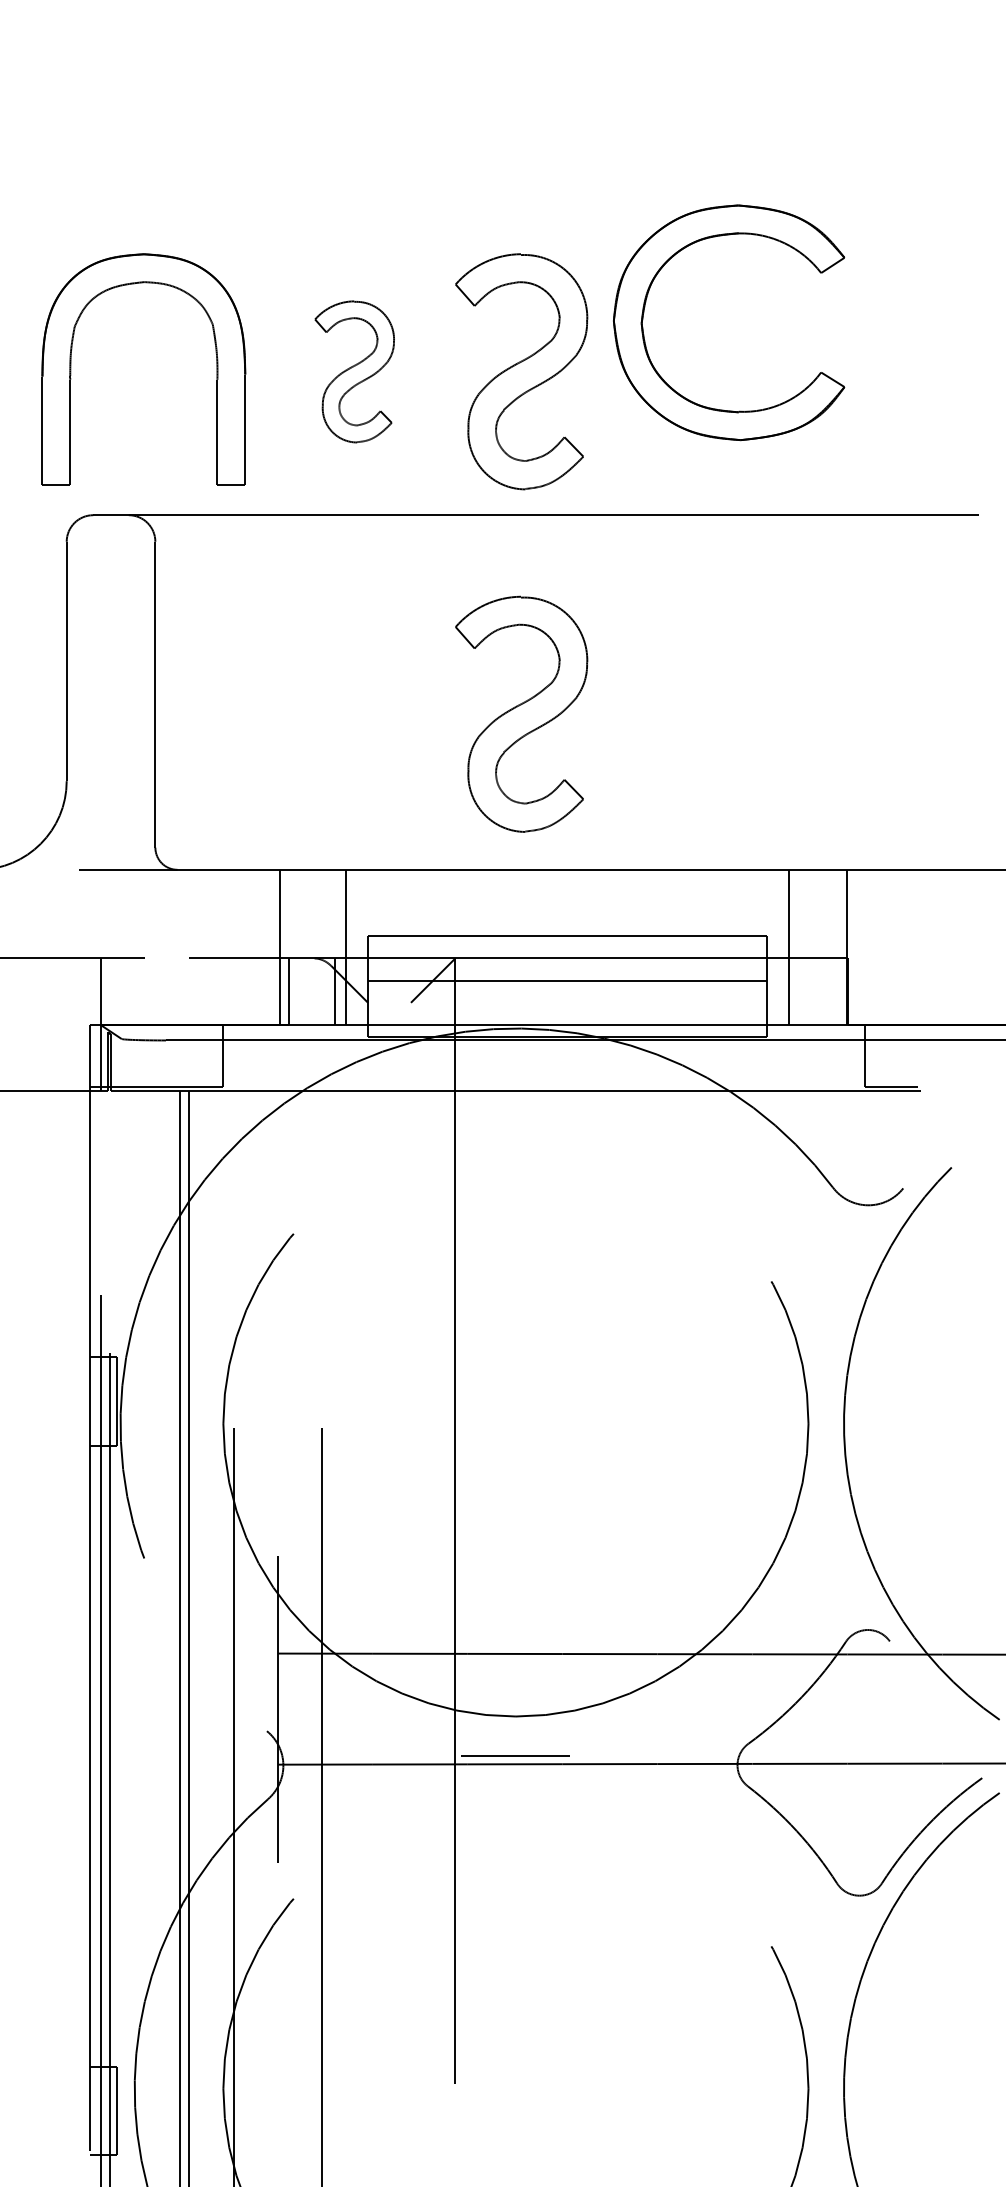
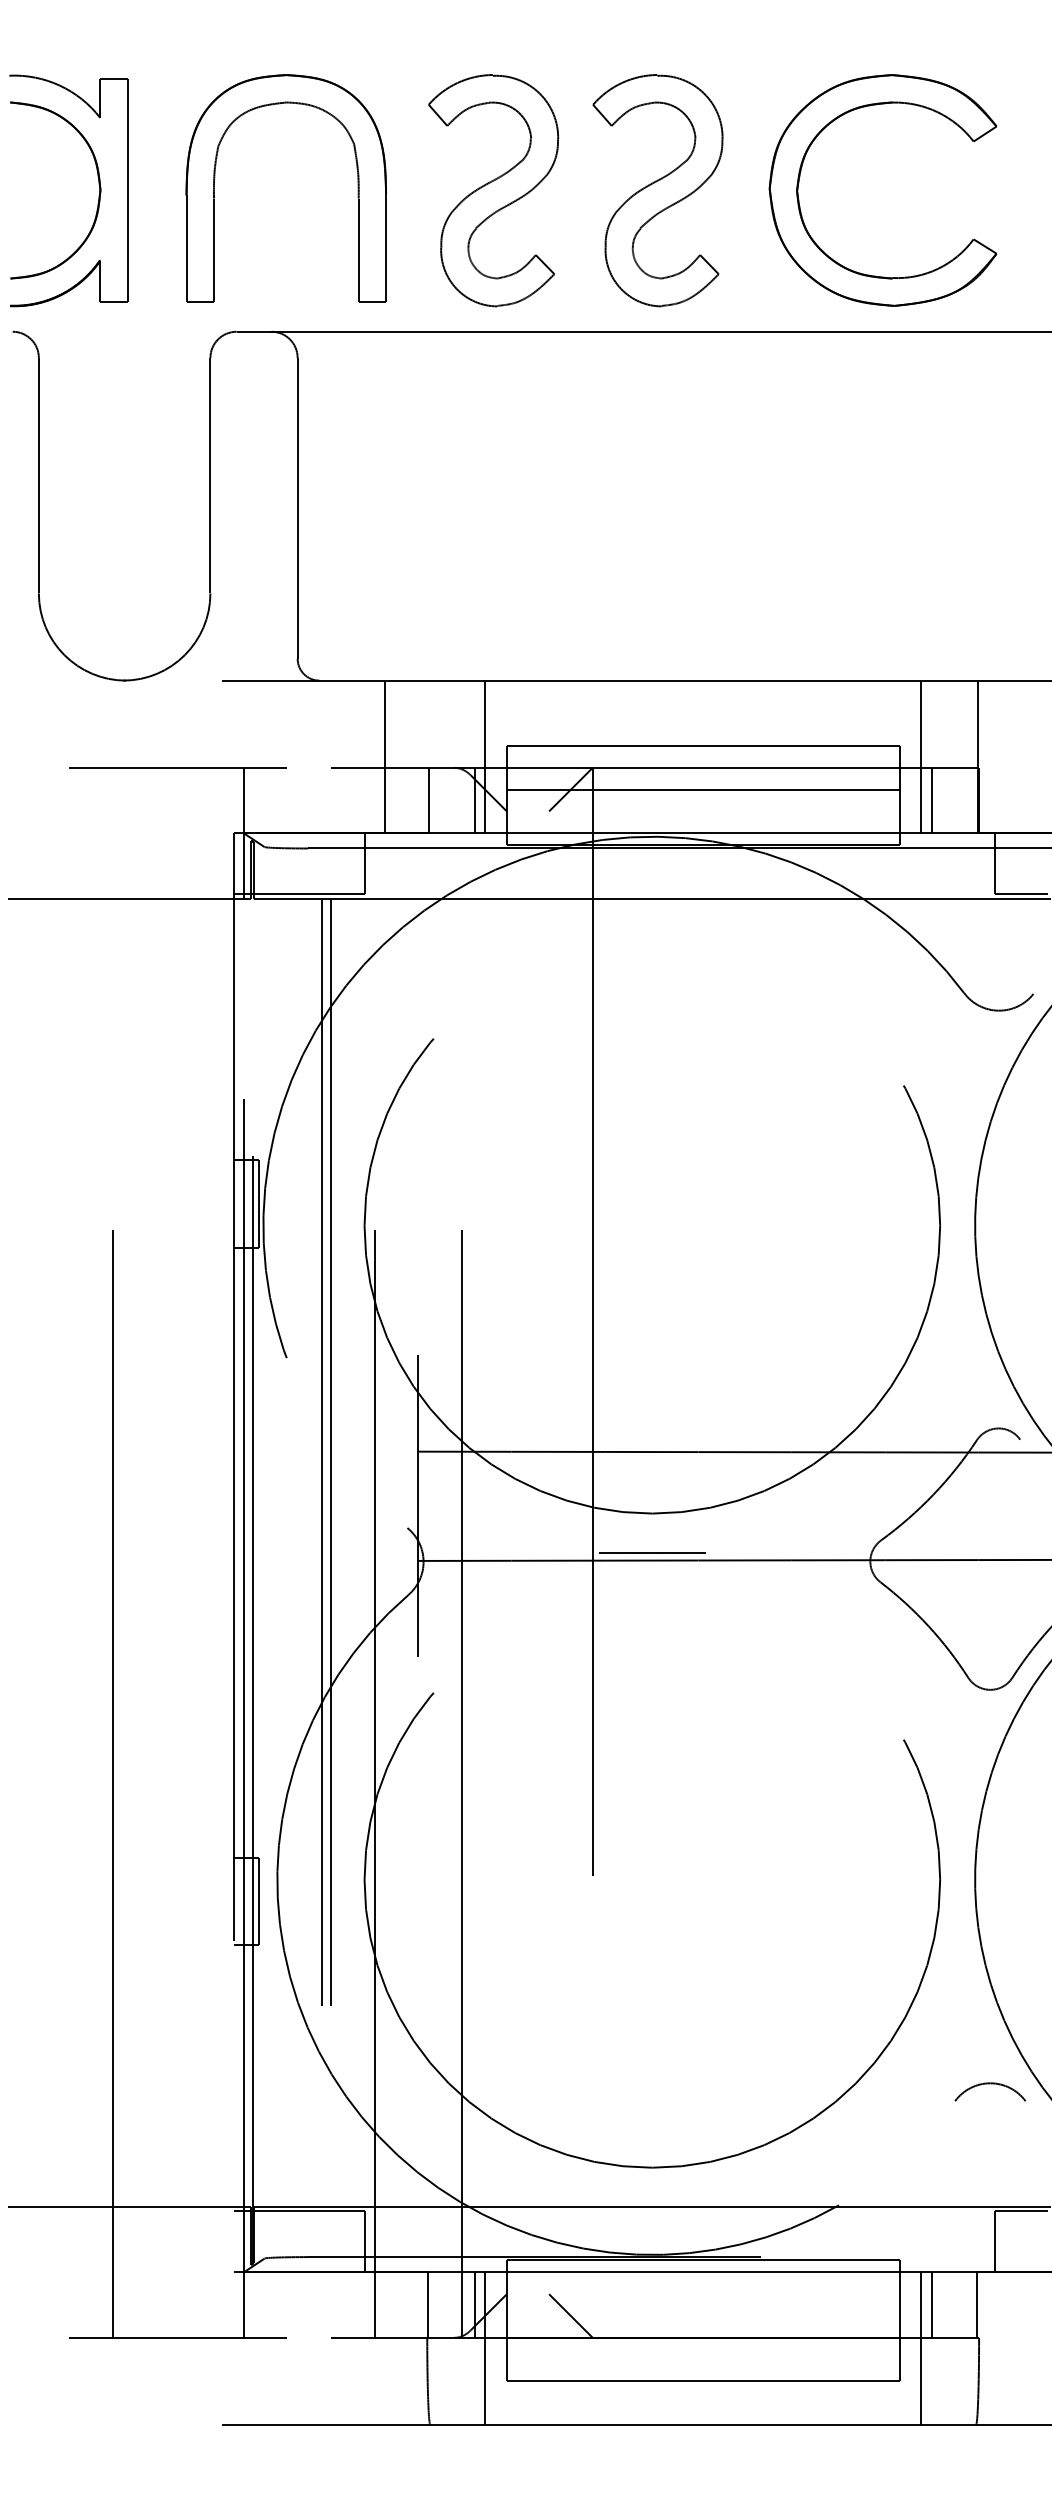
part: (645, 309) -> (800, 177), moved
part: (354, 371) -> (493, 190), size x1.67
part: (521, 714) -> (657, 527), removed
line: (279, 946) -> (384, 756), moved
line: (799, 991) -> (931, 800), added

